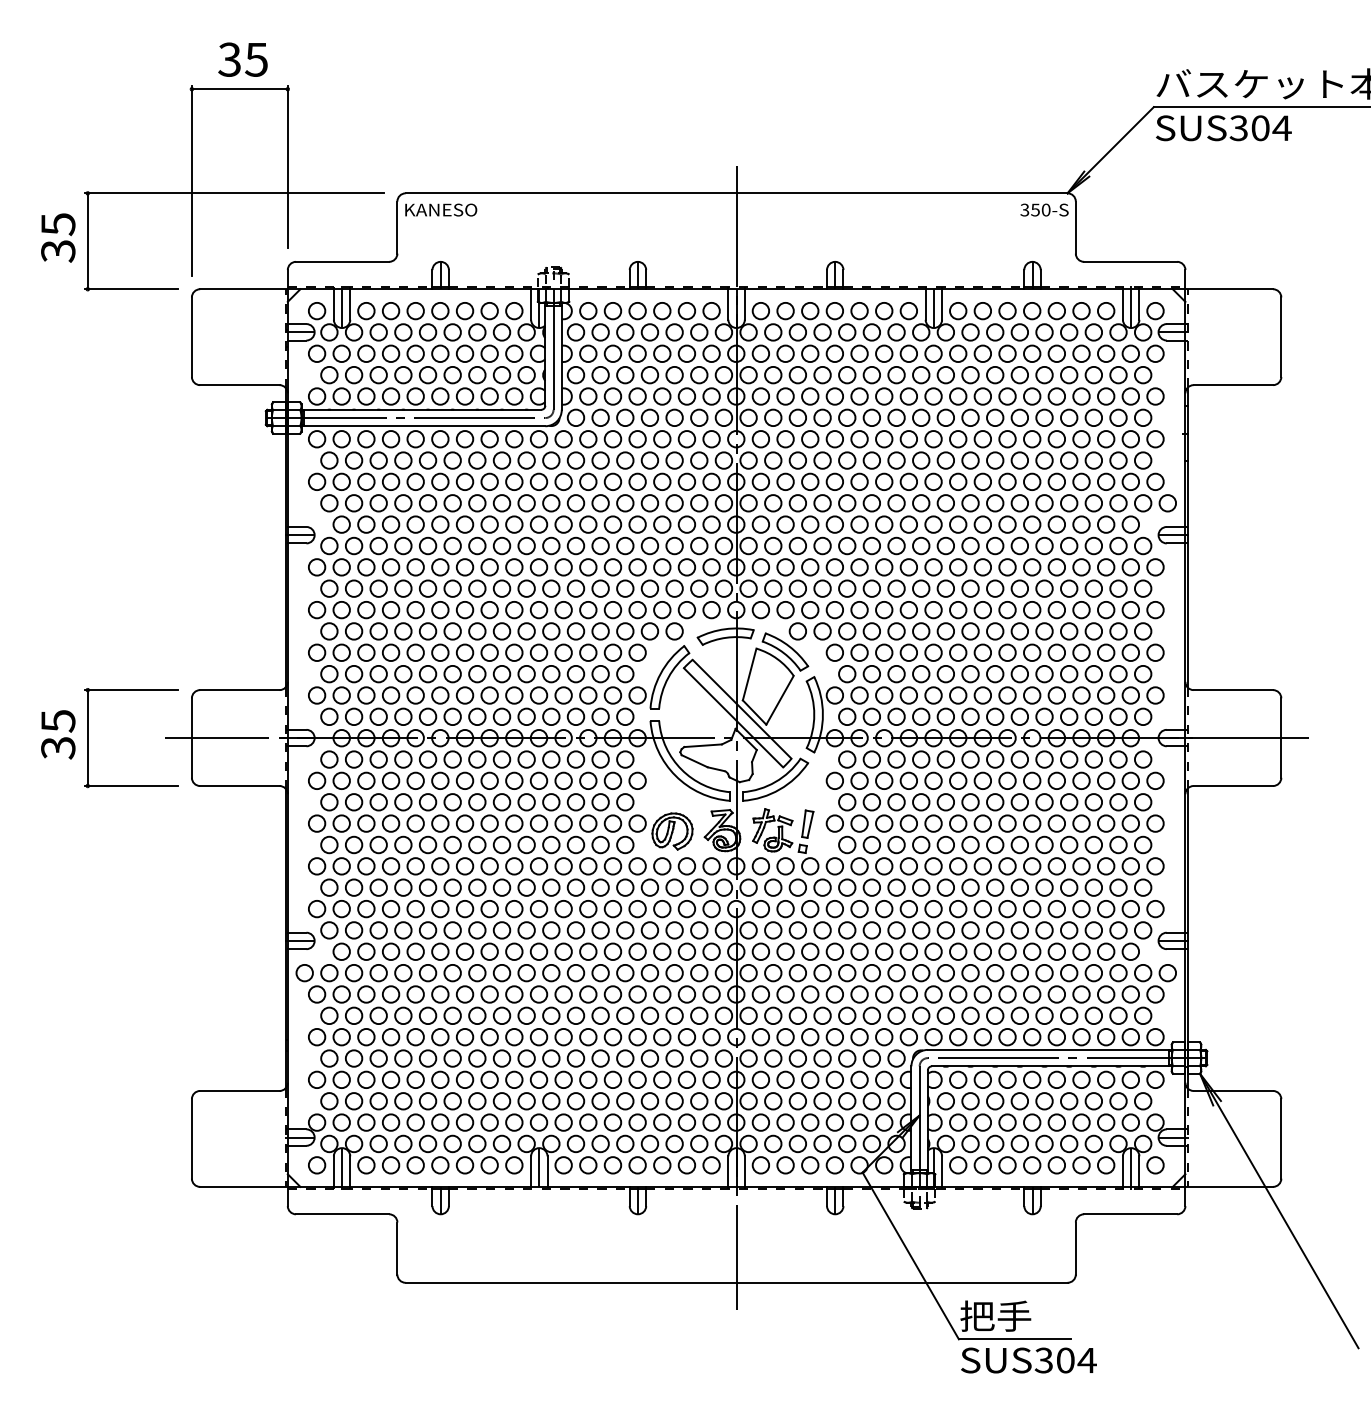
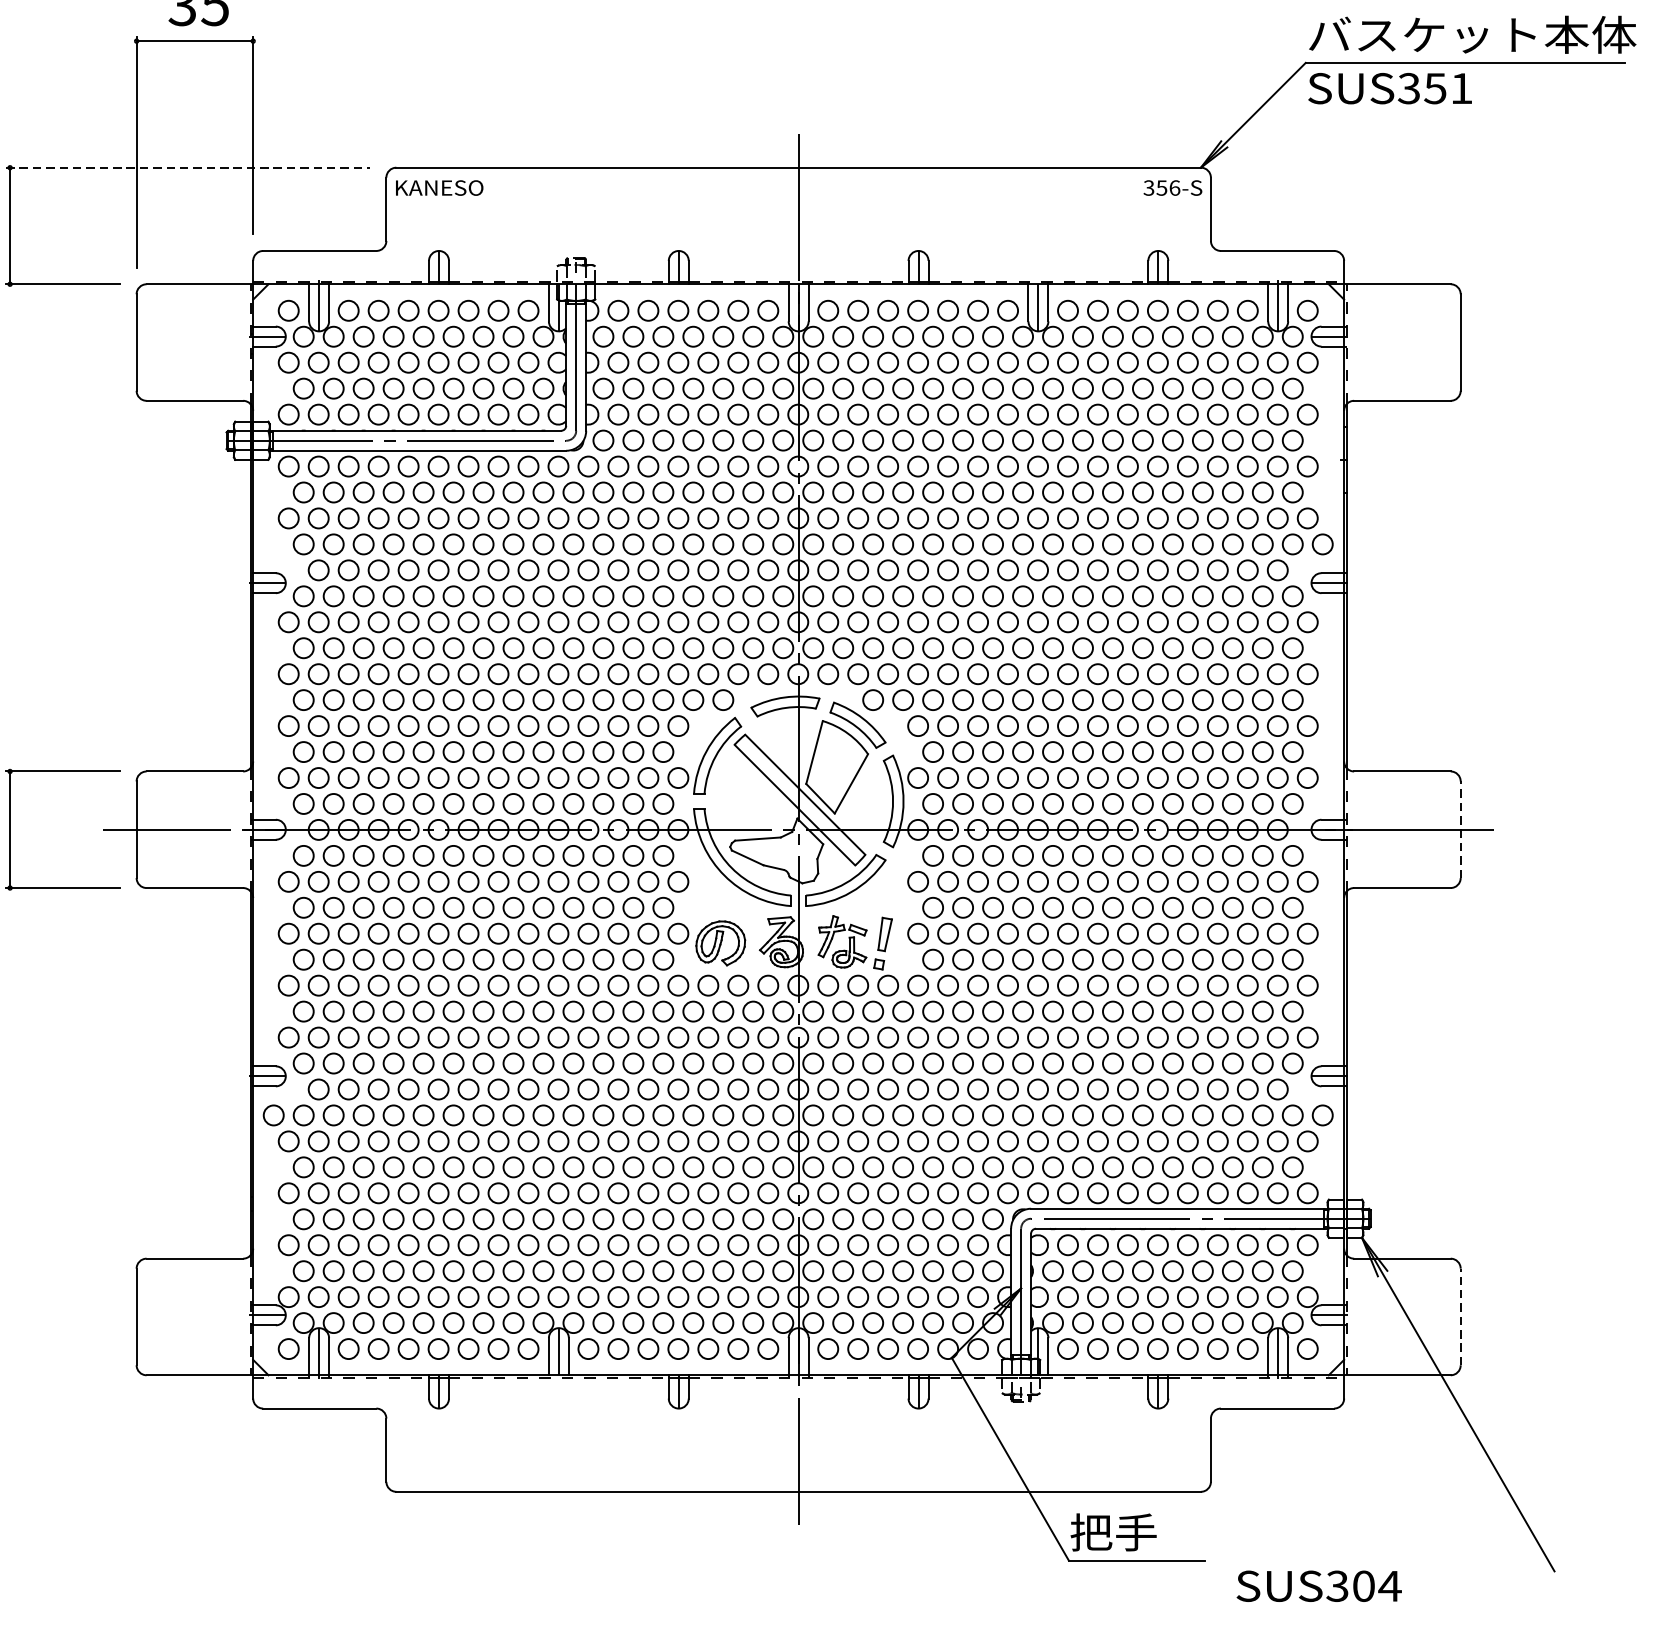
text: (1271, 128) -> (1448, 88), SUS304 -> SUS351
line: (234, 193) -> (188, 167), solid -> dashed
text: (1045, 209) -> (1174, 187), 350-S -> 356-S
line: (1281, 738) -> (1460, 830), solid -> dashed
line: (1281, 1138) -> (1460, 1316), solid -> dashed
text: (1028, 1360) -> (1318, 1586), moved

